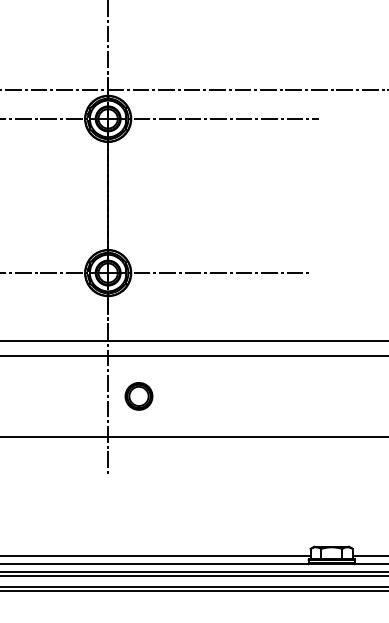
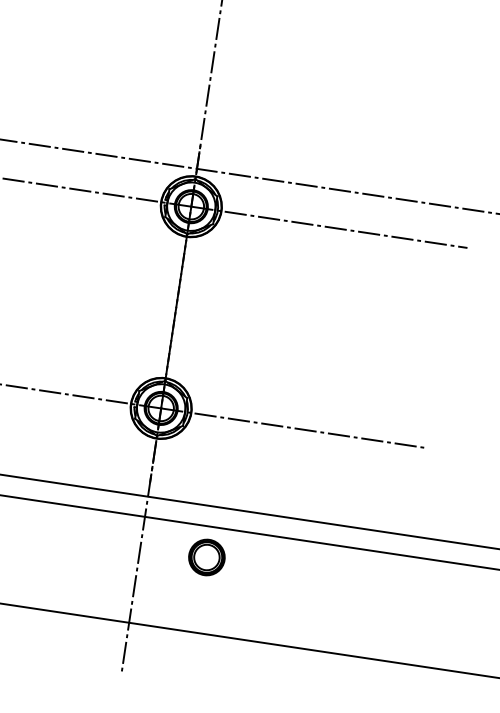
part: (138, 396) -> (206, 557), moved

